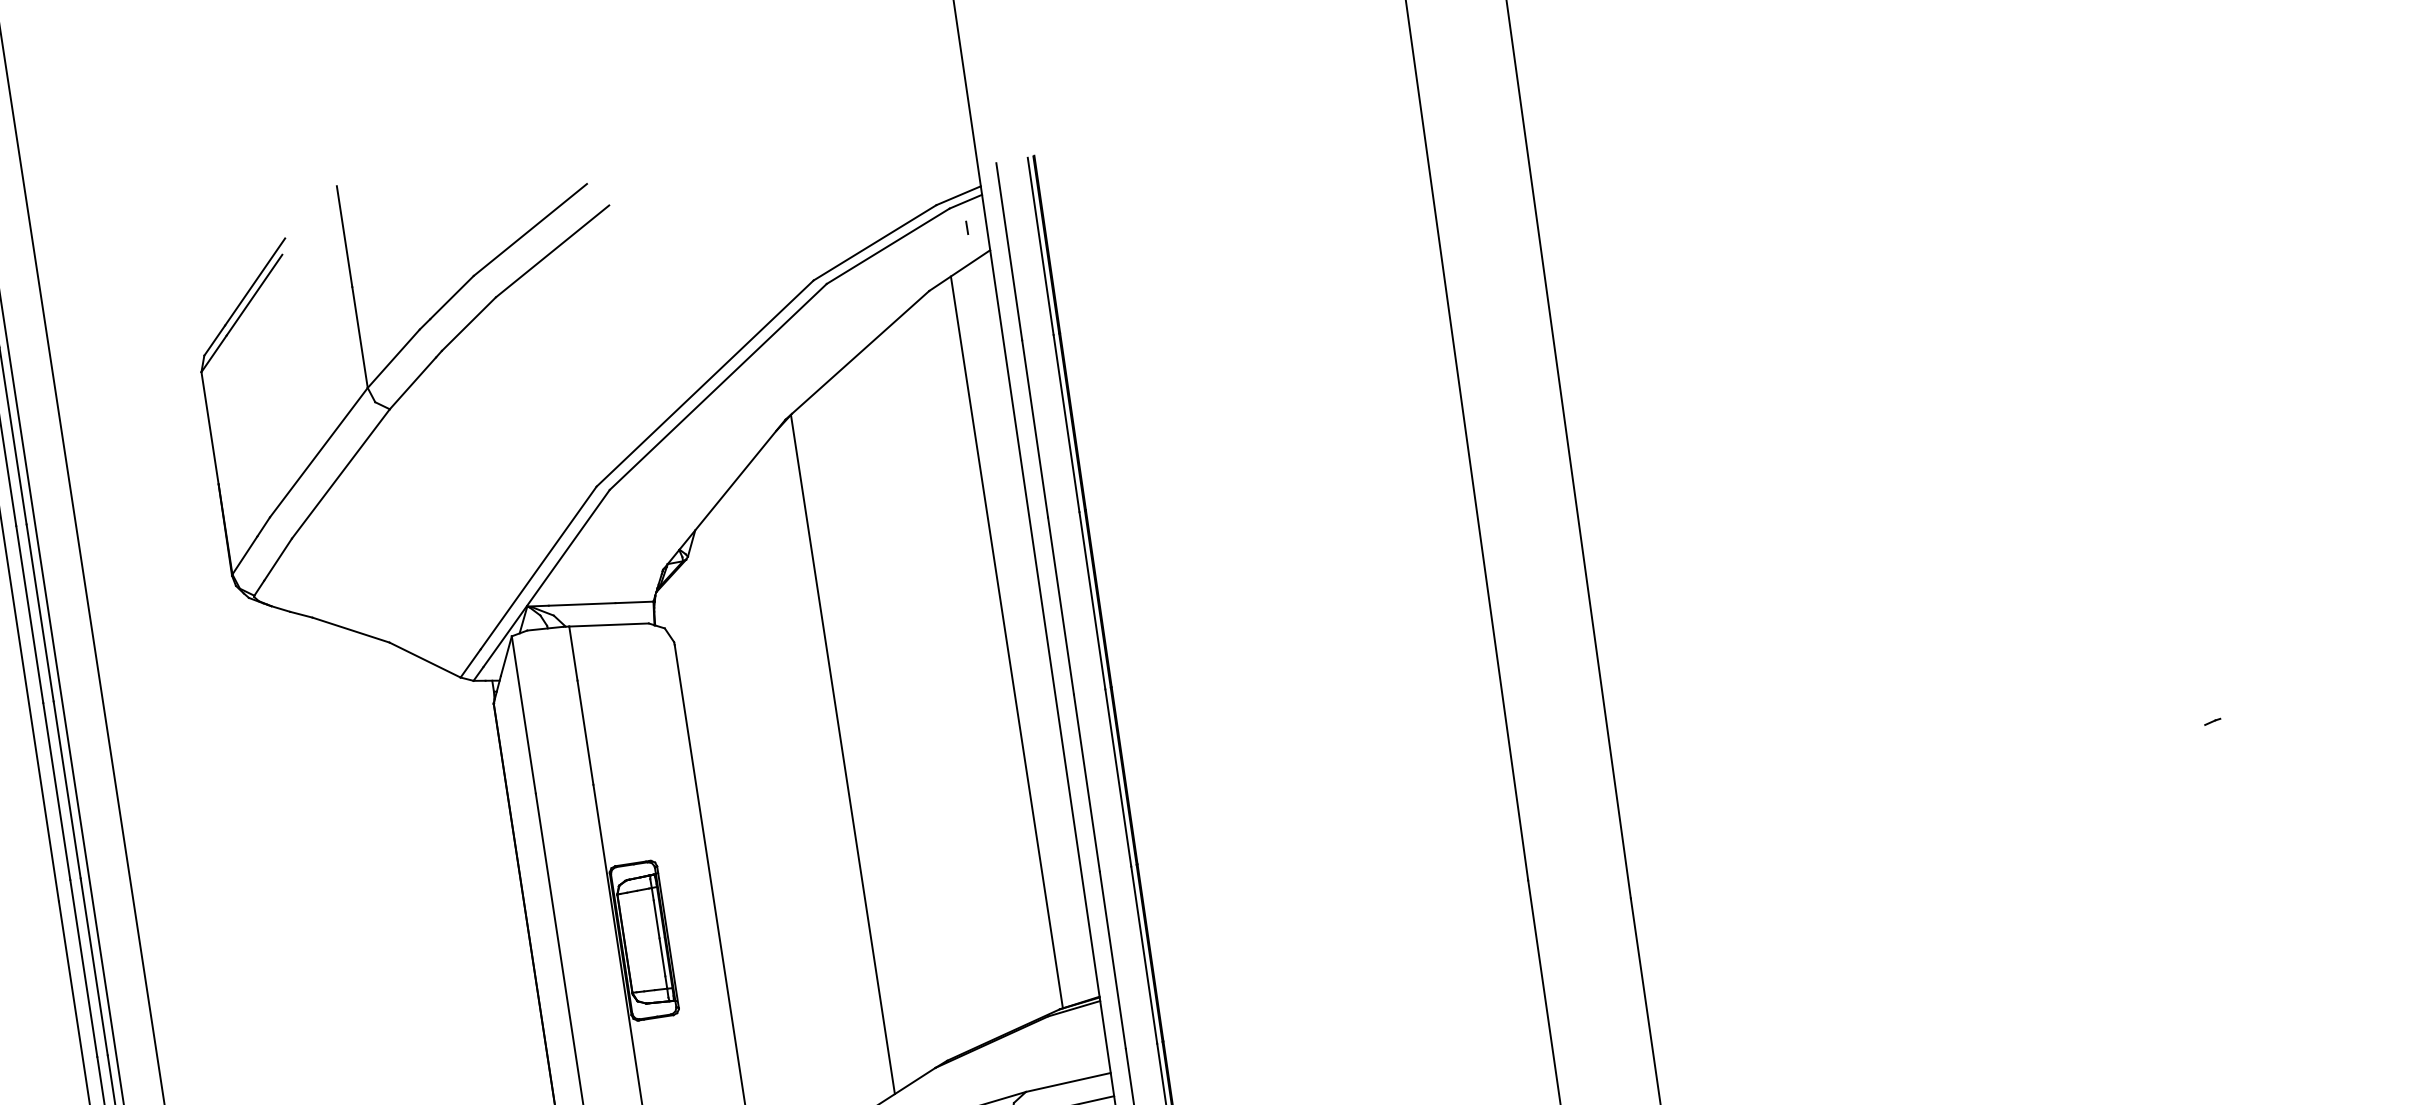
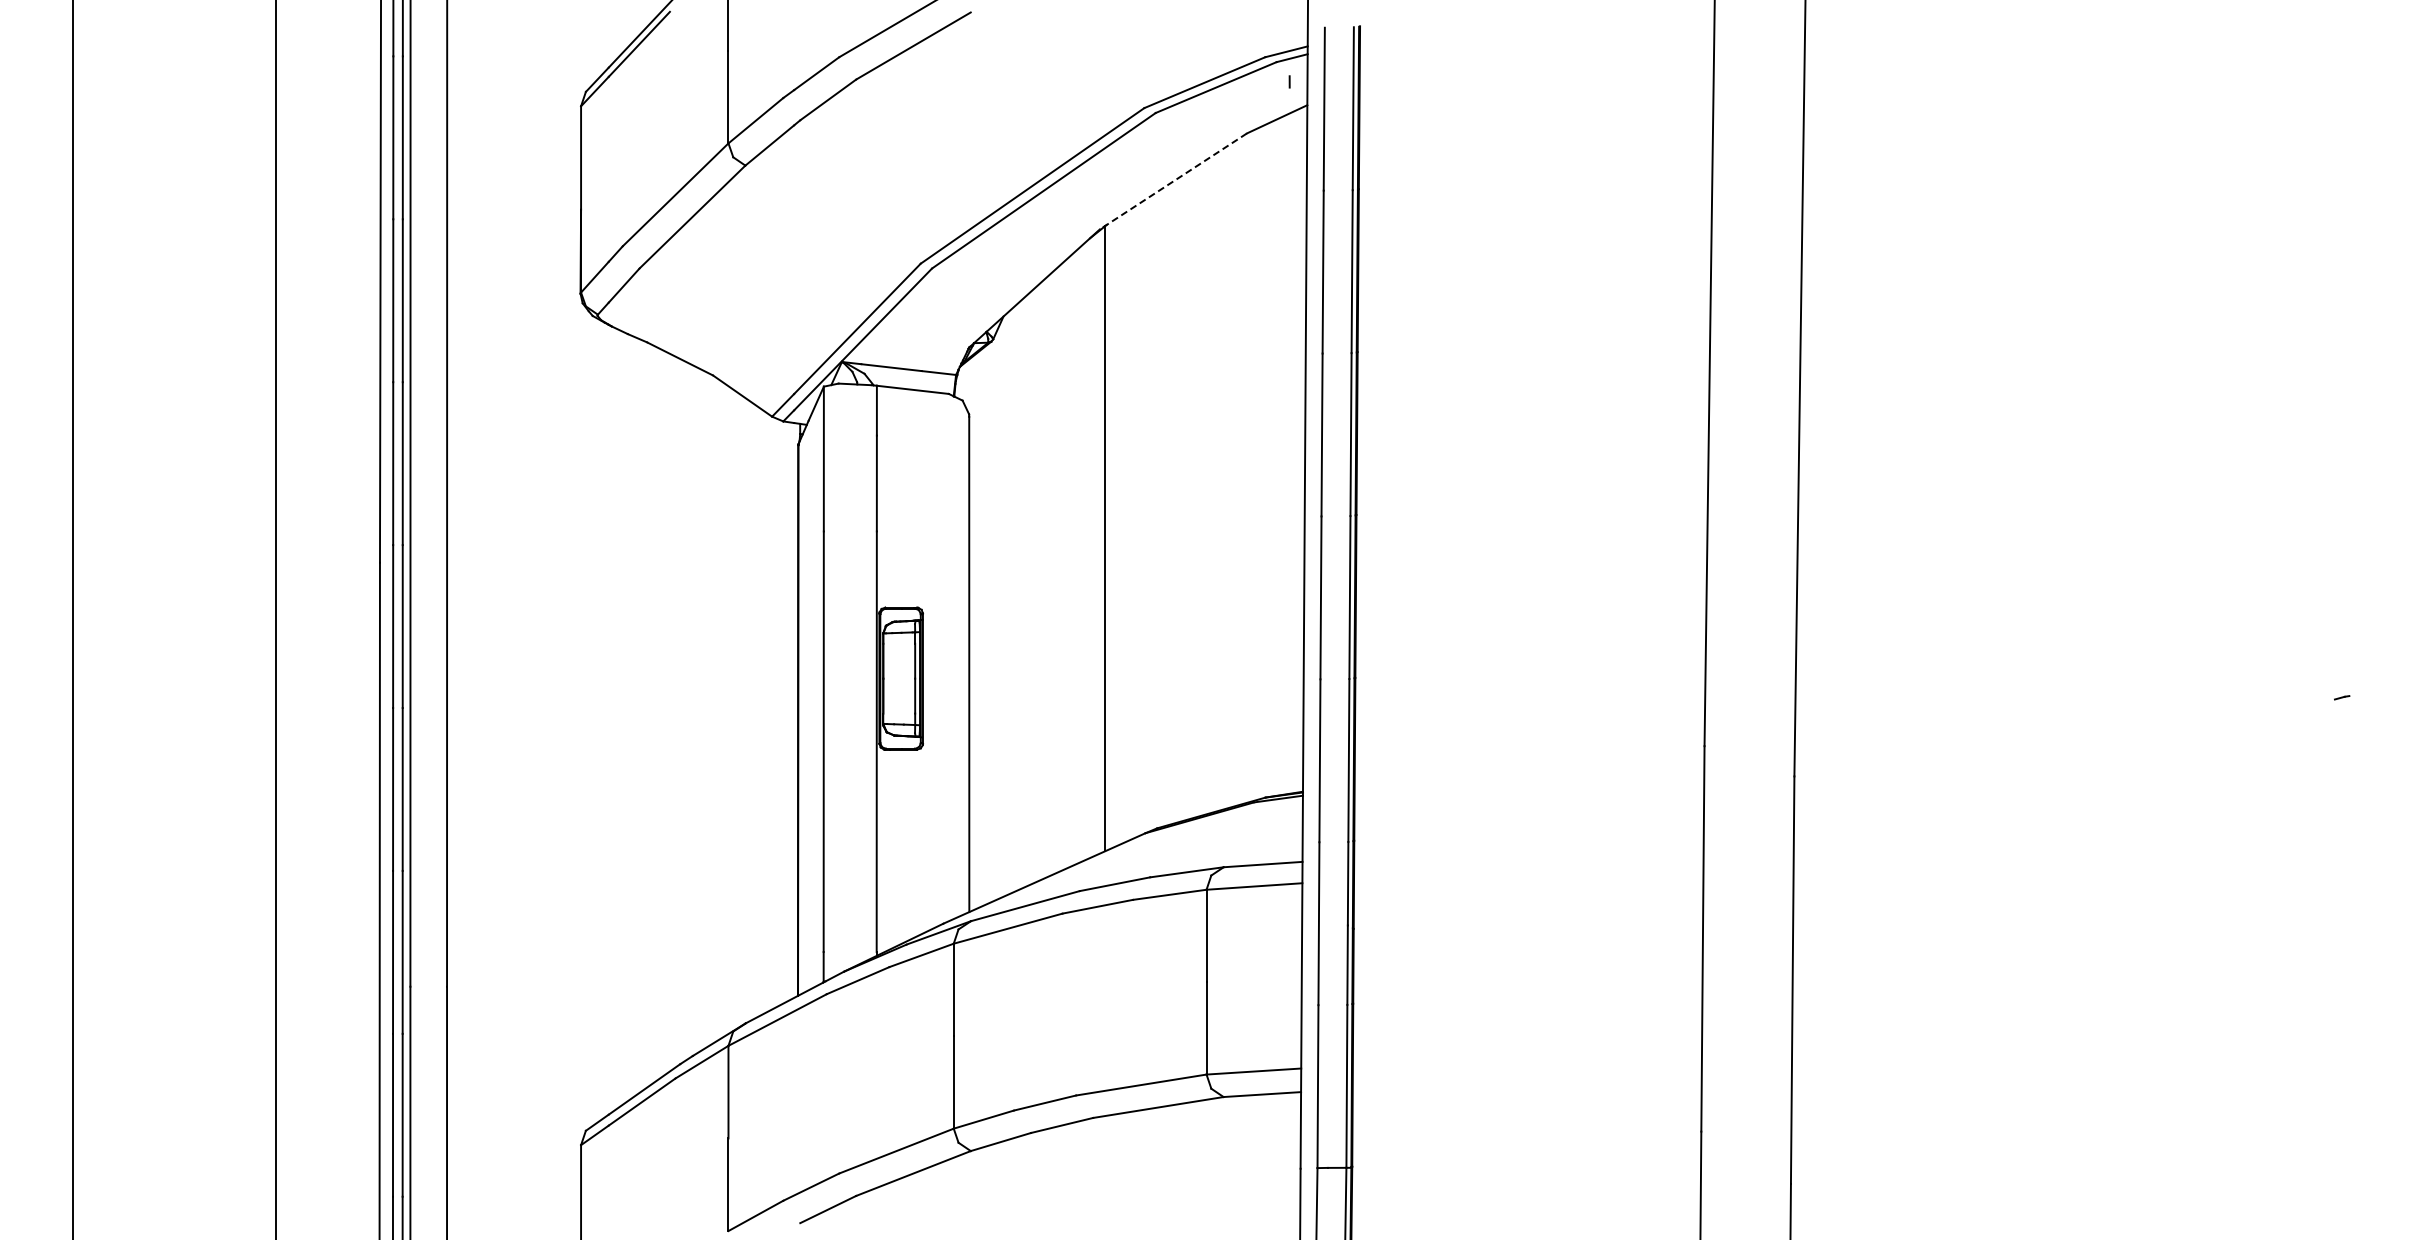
line: (857, 355) -> (1173, 181), solid -> dashed
line: (1007, 642) -> (1268, 460), removed

